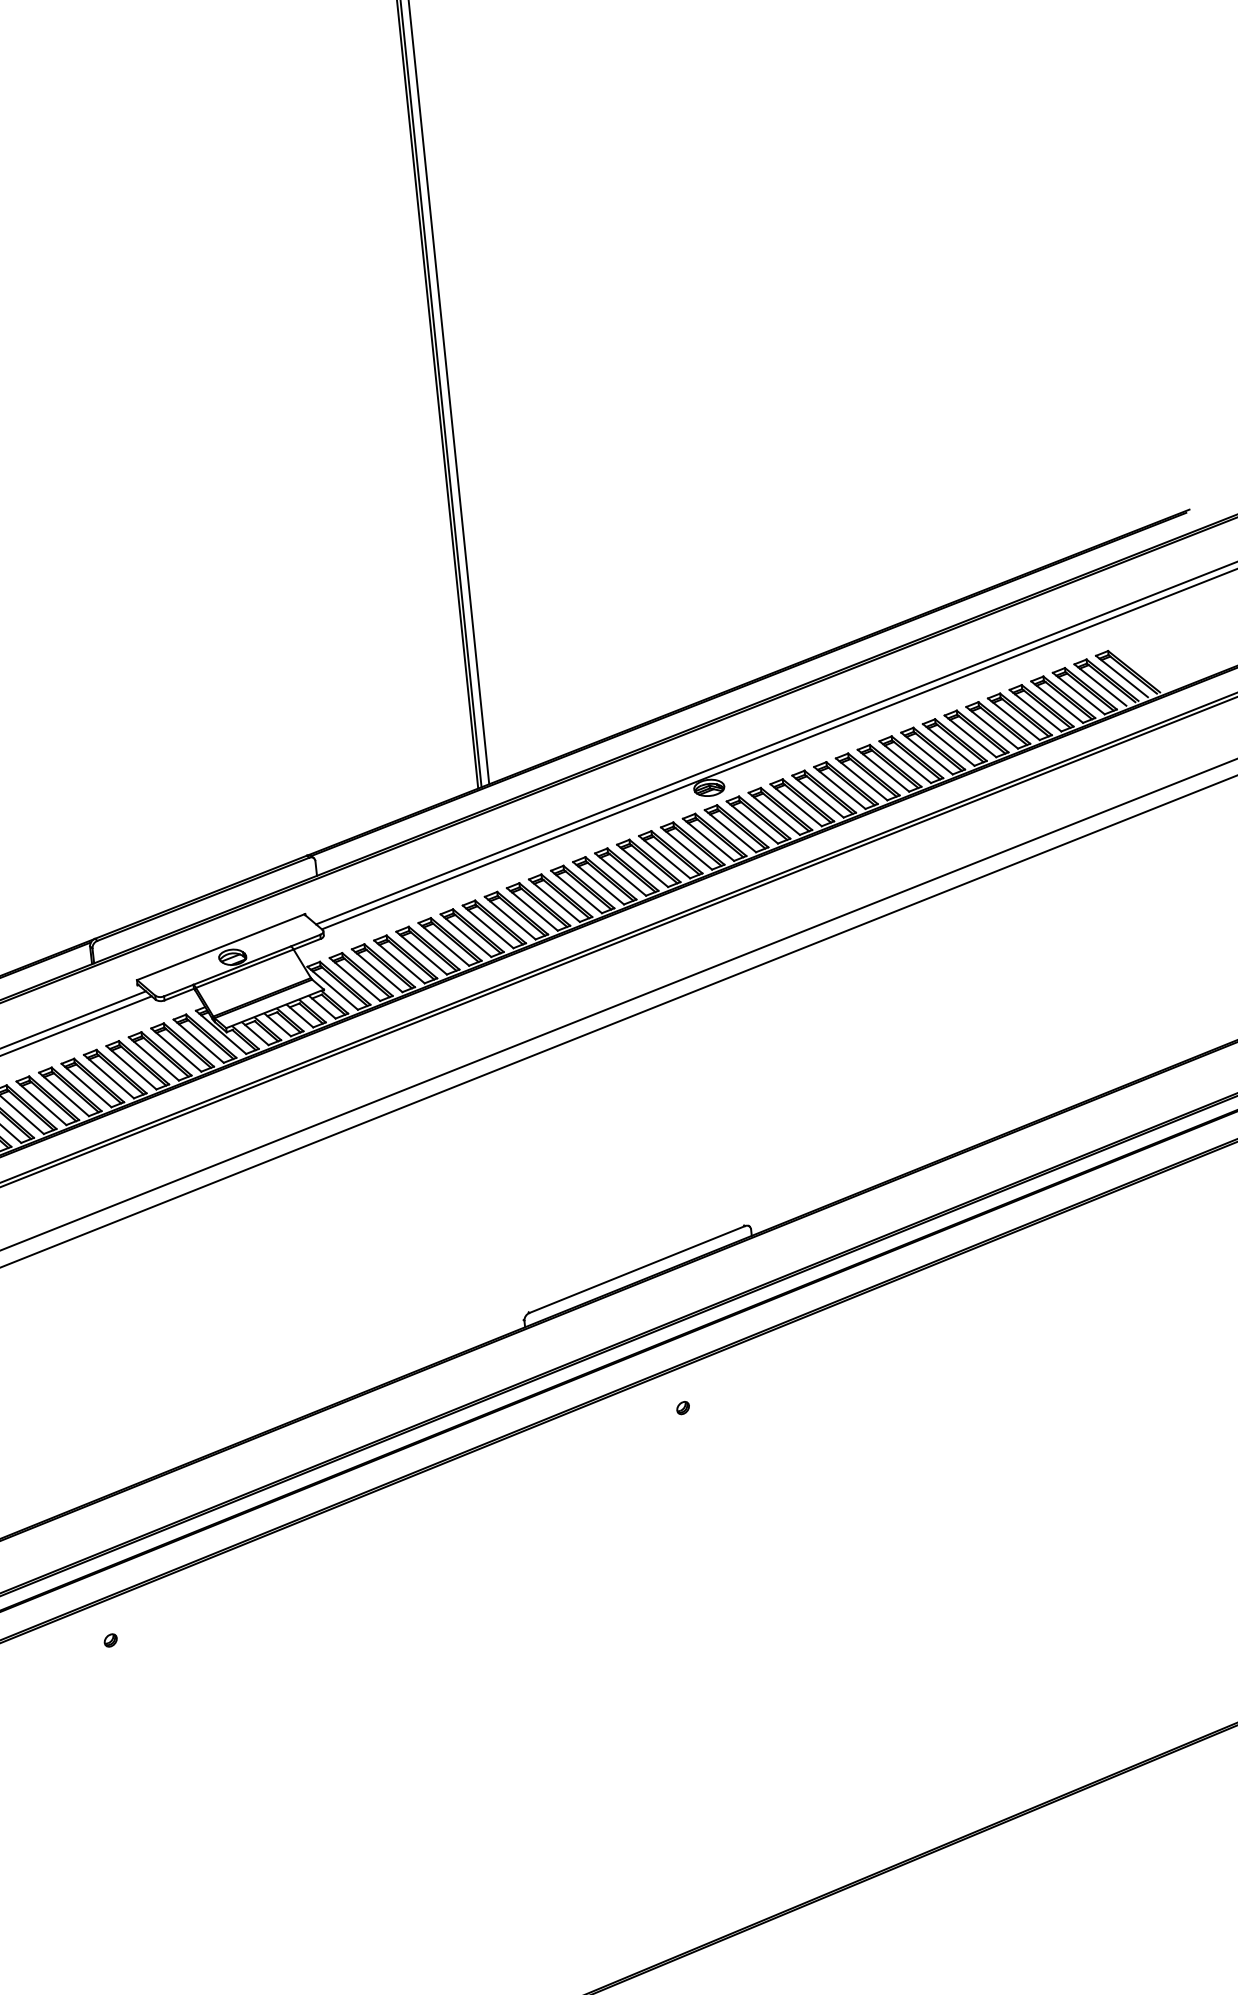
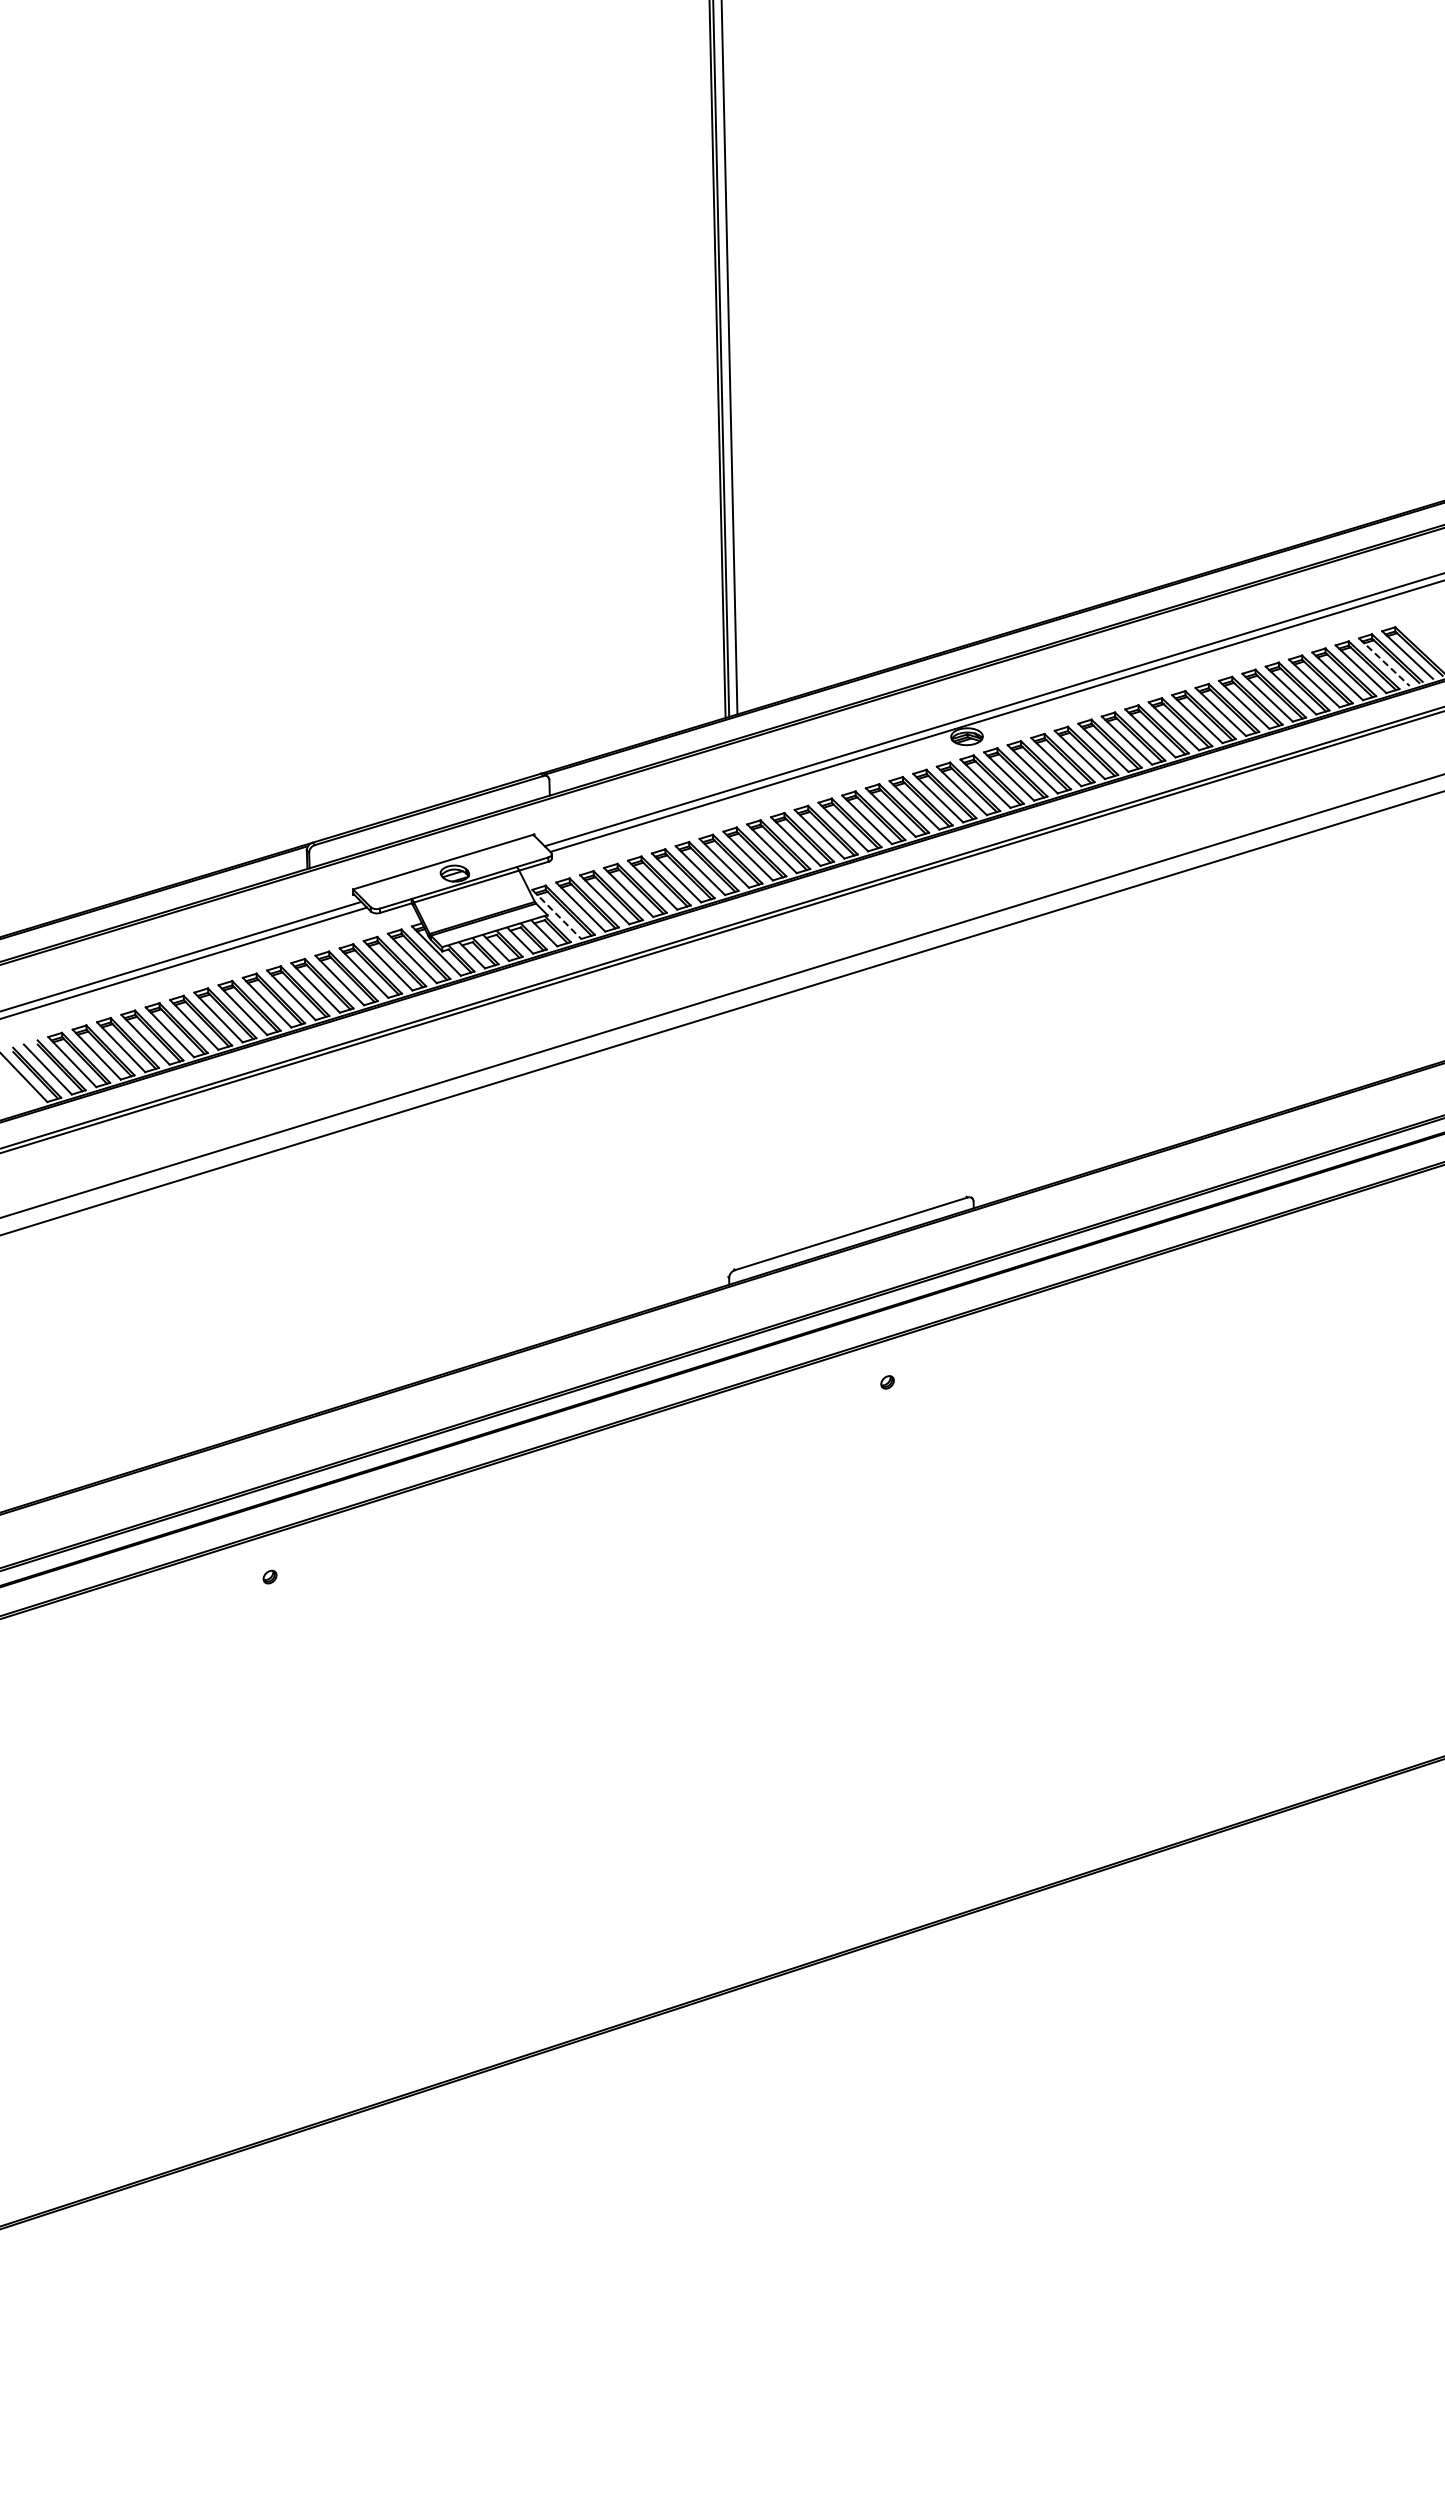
line: (1100, 685) -> (1384, 662), solid -> dashed
line: (332, 988) -> (556, 914), solid -> dashed

